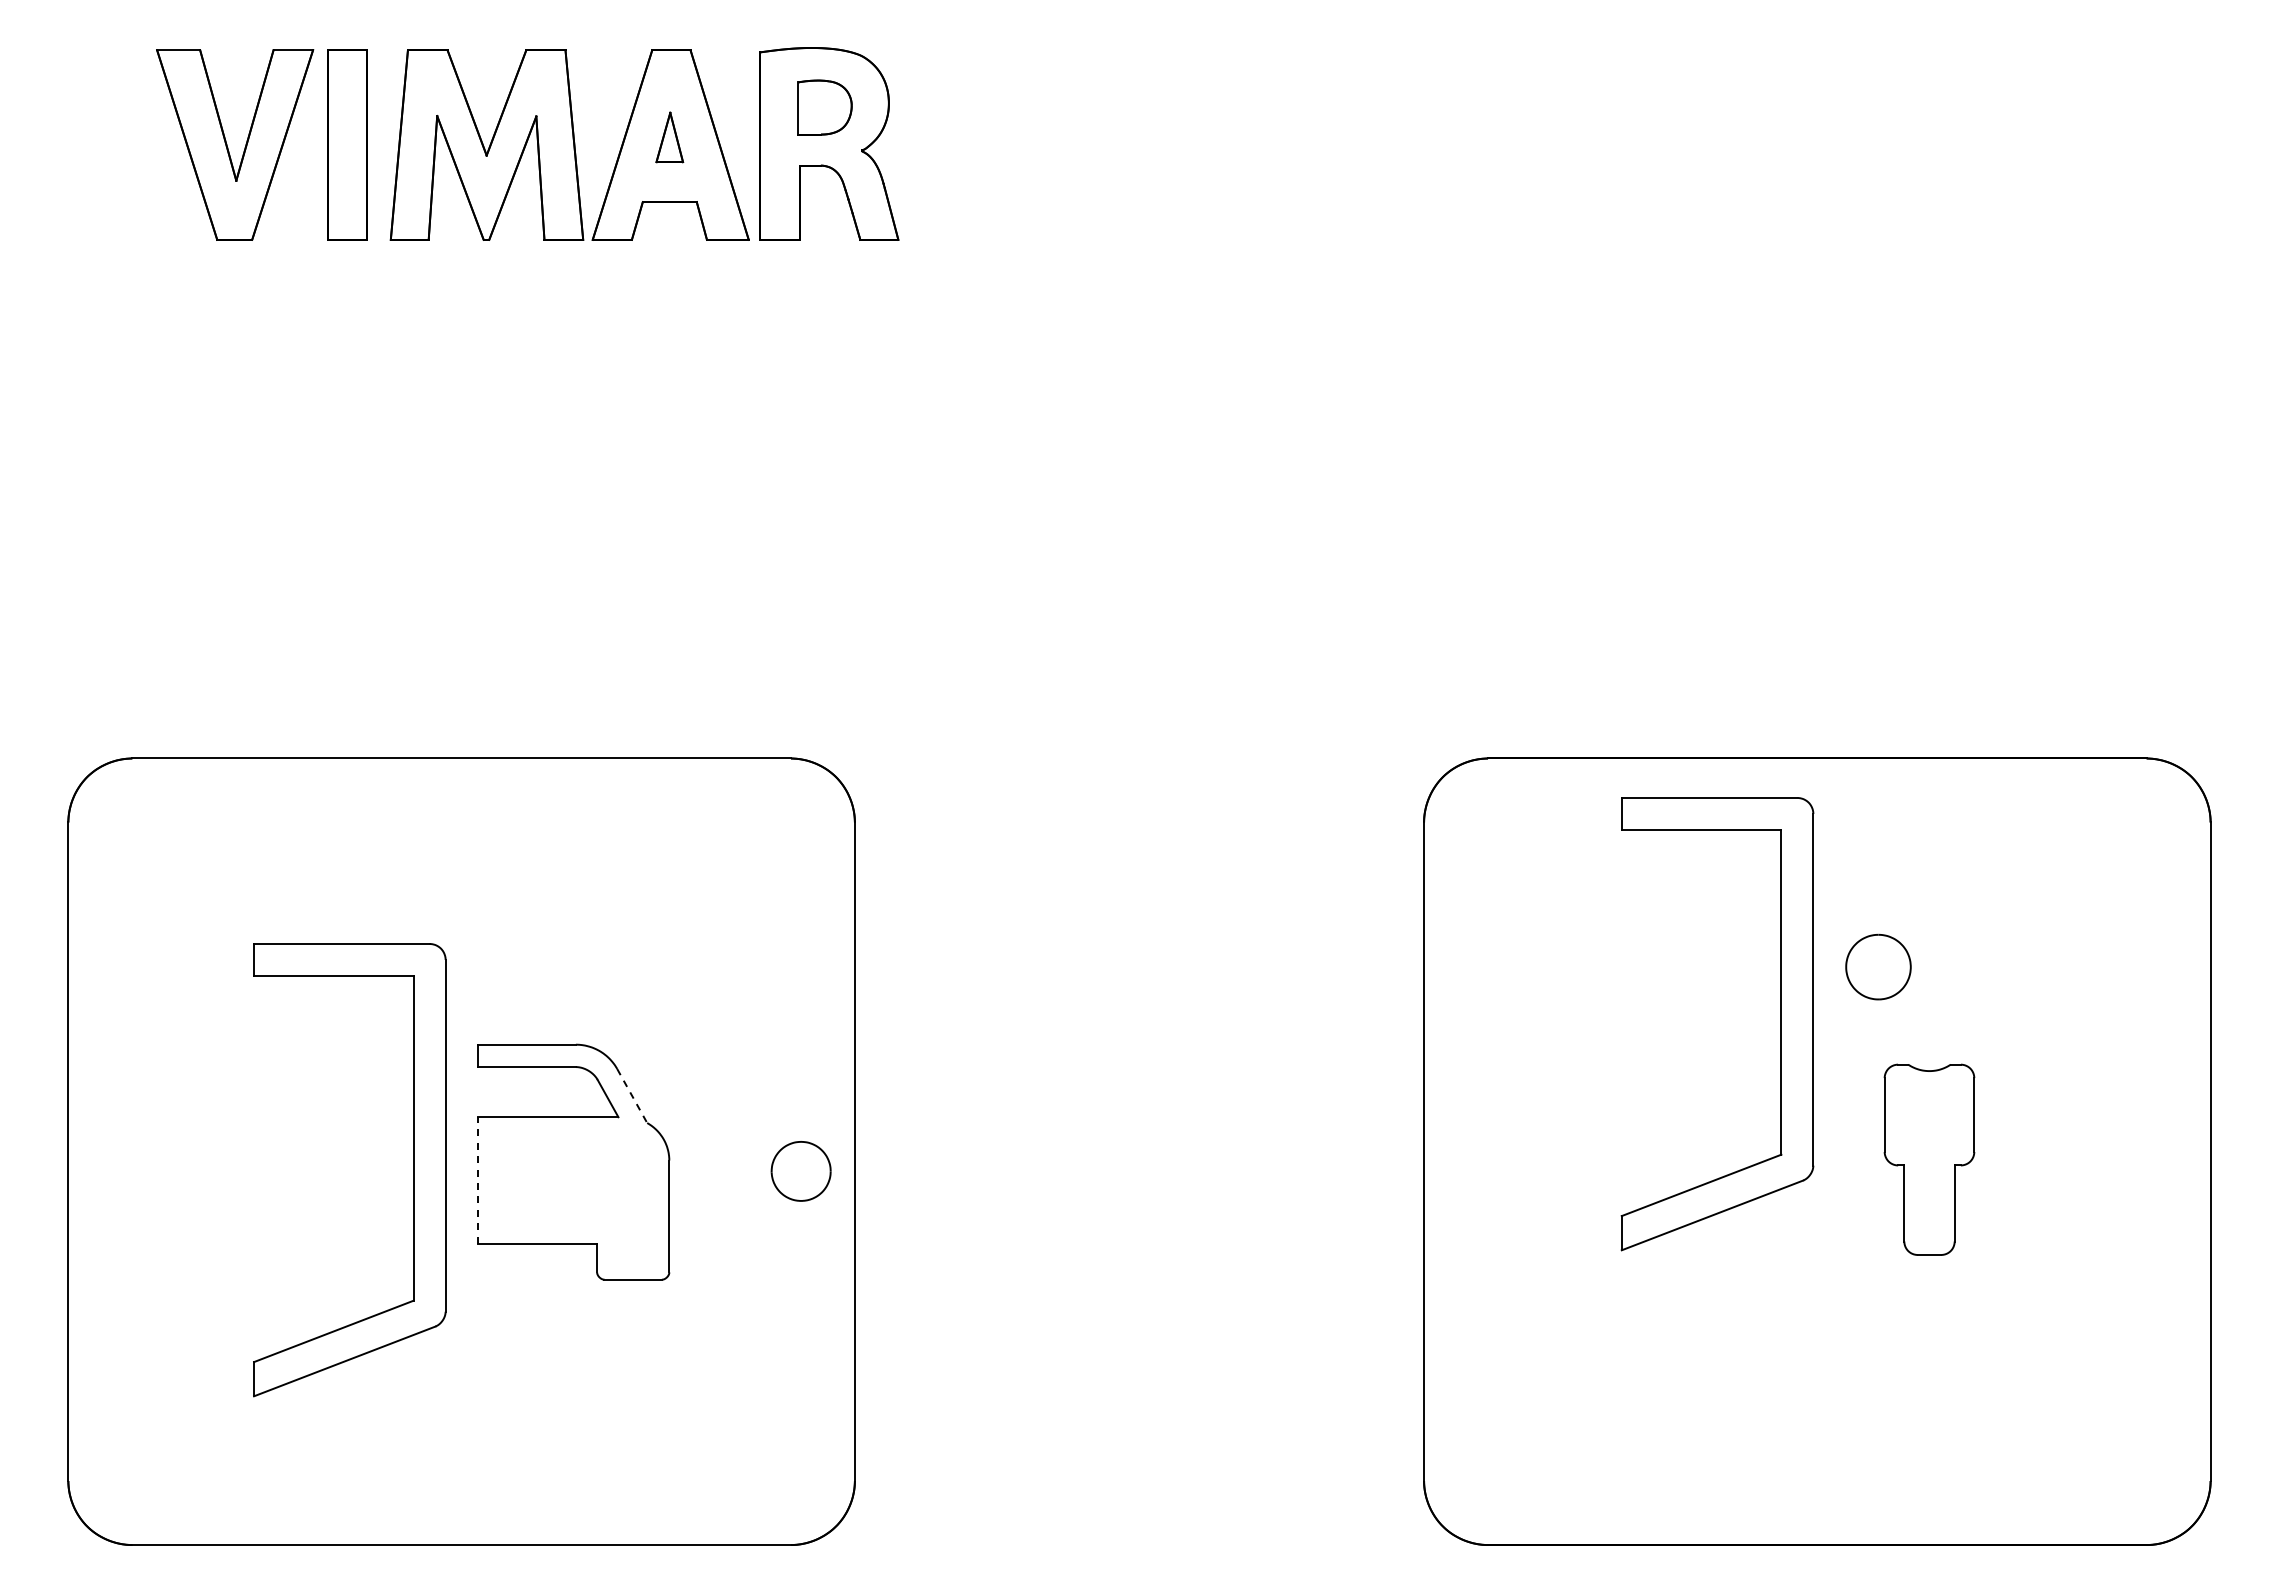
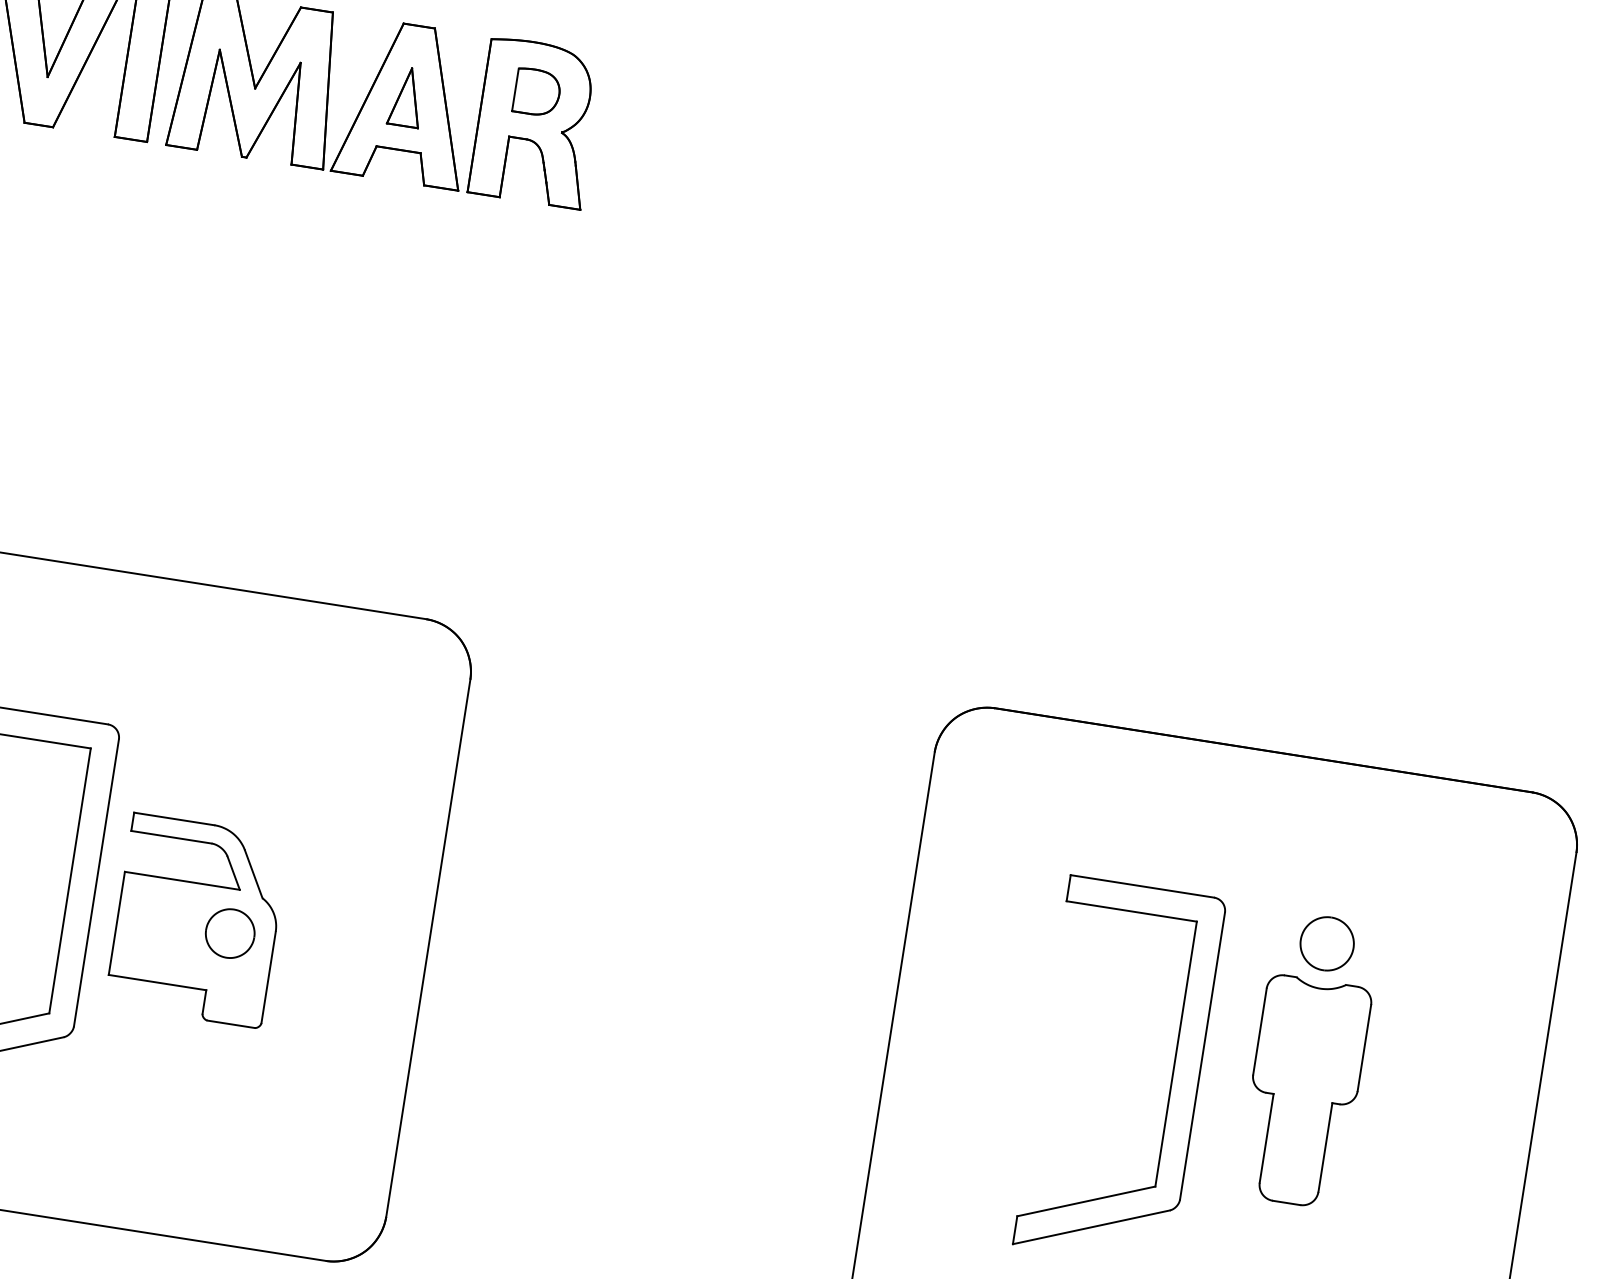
part: (669, 137) -> (406, 97), size x1.43
part: (1878, 967) -> (1327, 944), moved
part: (1780, 1024) -> (1171, 1080), moved
line: (632, 1096) -> (253, 874), dashed -> solid
part: (1929, 1159) -> (1304, 1091), size x1.43
part: (800, 1171) -> (229, 933), moved
line: (477, 1179) -> (116, 922), dashed -> solid

